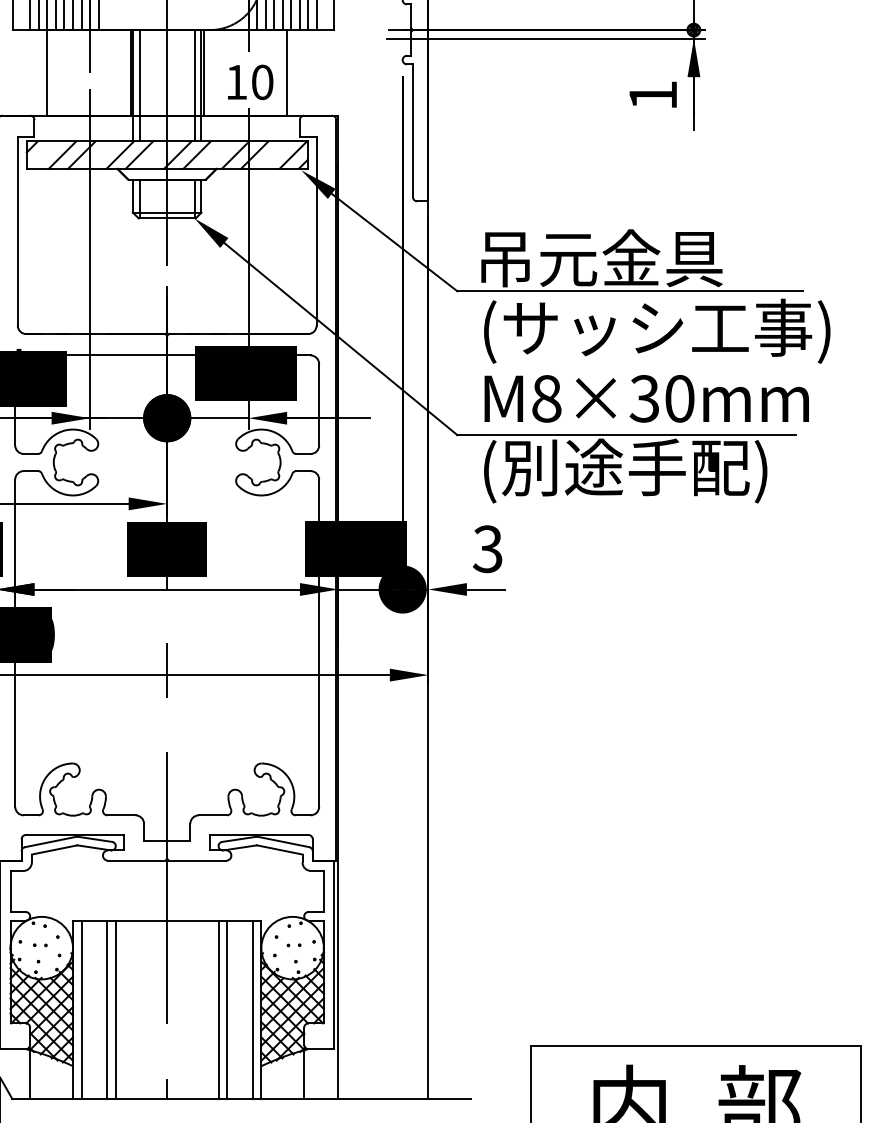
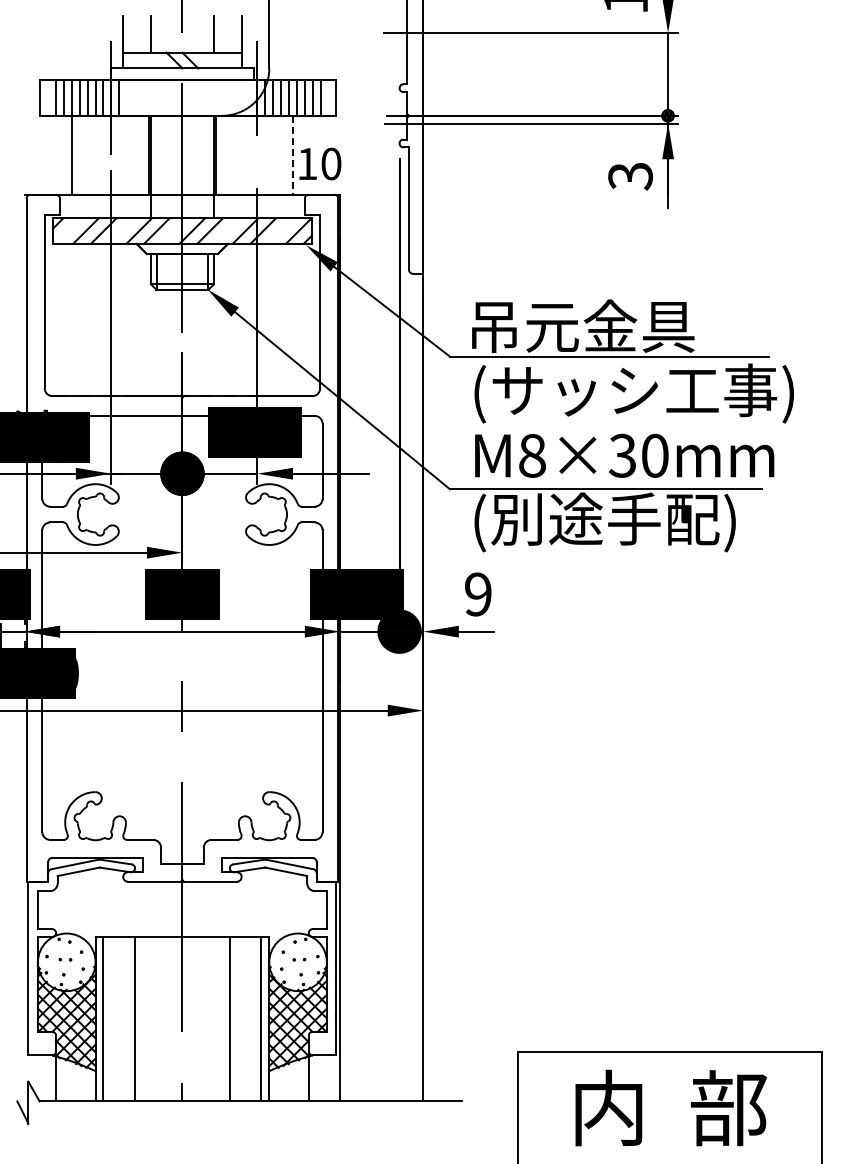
line: (286, 73) -> (292, 155), solid -> dashed
text: (250, 81) -> (320, 163), moved
line: (140, 85) -> (157, 166), removed
line: (194, 85) -> (207, 166), removed
text: (653, 95) -> (630, 176), 1 -> 3
text: (487, 549) -> (477, 594), 3 -> 9
line: (107, 1010) -> (127, 1019), removed
line: (226, 1010) -> (237, 1019), removed

